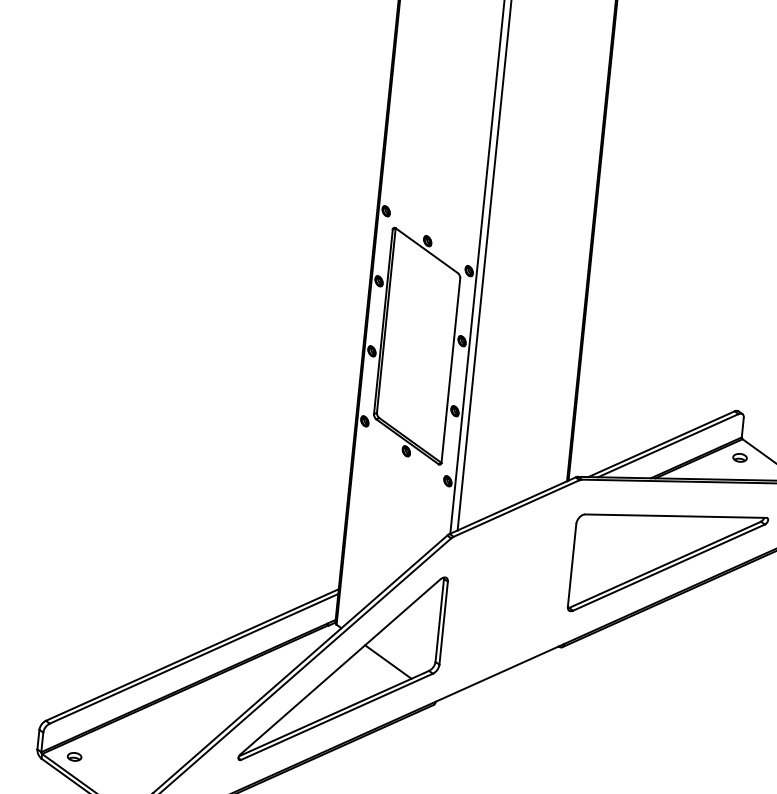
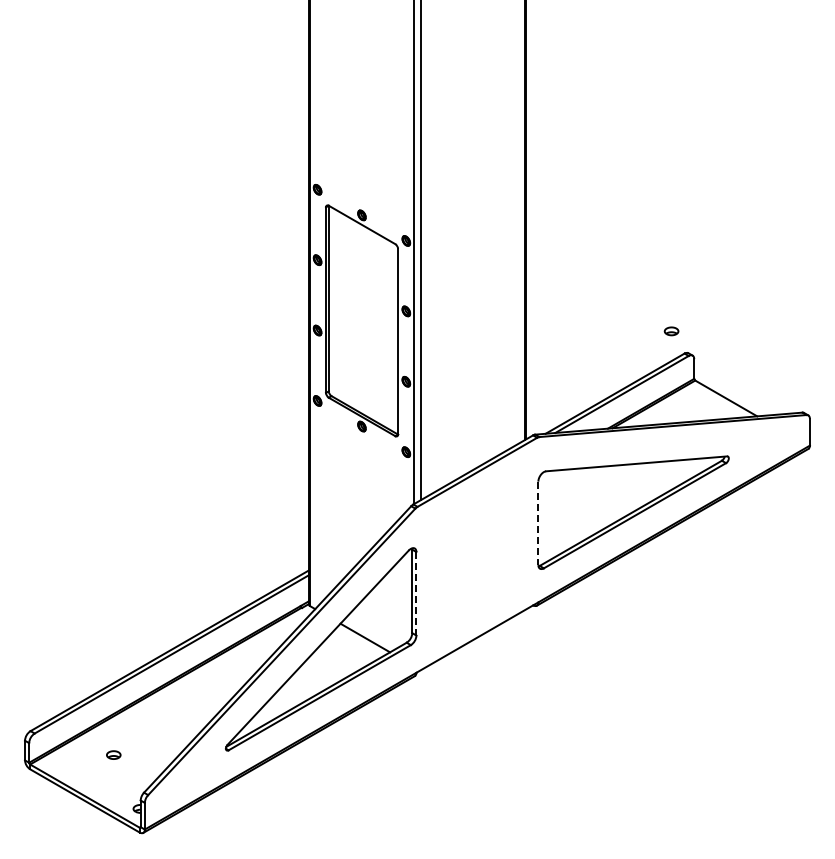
part: (739, 457) -> (671, 331), moved
line: (572, 565) -> (538, 523), solid -> dashed
line: (443, 622) -> (416, 593), solid -> dashed
part: (74, 756) -> (113, 754), moved

